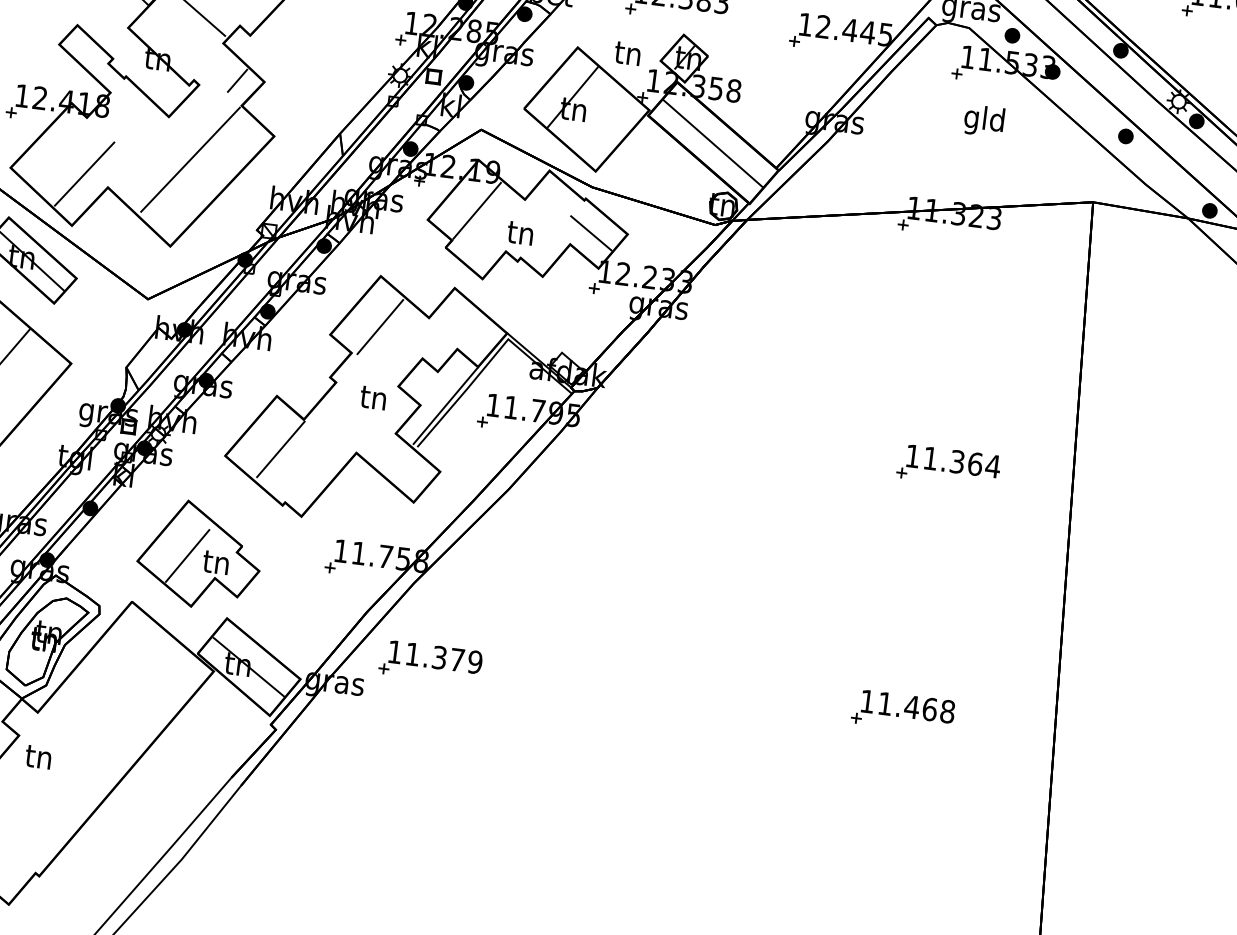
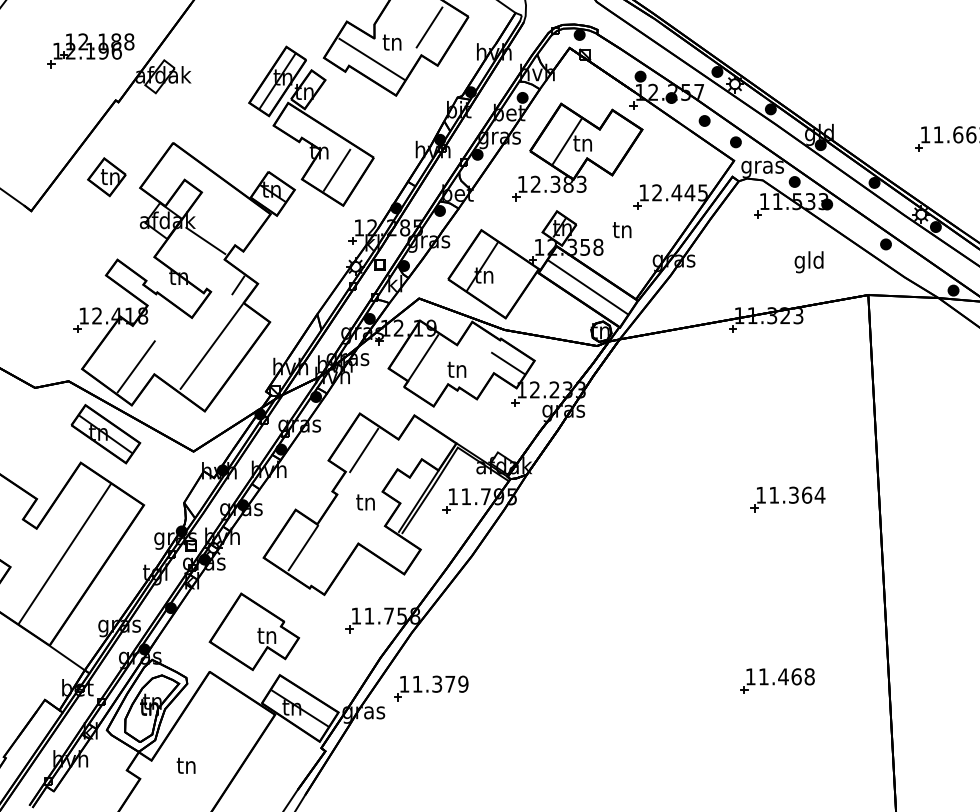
text: (626, 54) -> (621, 230), moved
text: (983, 121) -> (808, 262), moved
line: (187, 555) -> (245, 633), removed
text: (37, 756) -> (185, 765), moved

